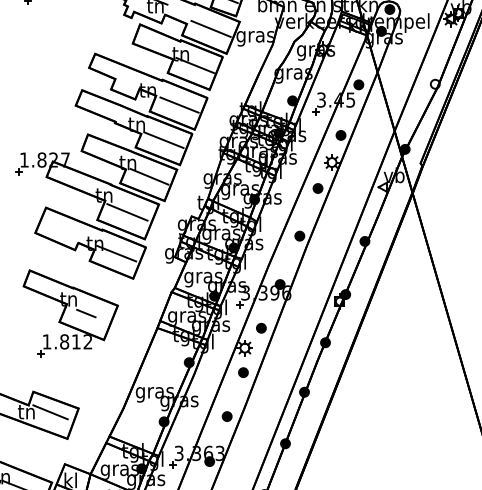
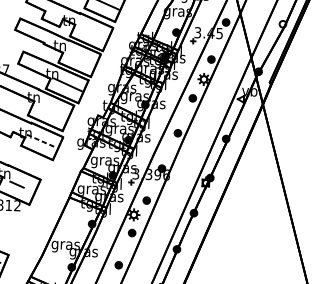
line: (179, 104) -> (92, 31), removed
line: (163, 140) -> (79, 58), removed
line: (127, 212) -> (50, 110), removed
line: (117, 253) -> (41, 140), solid -> dashed

